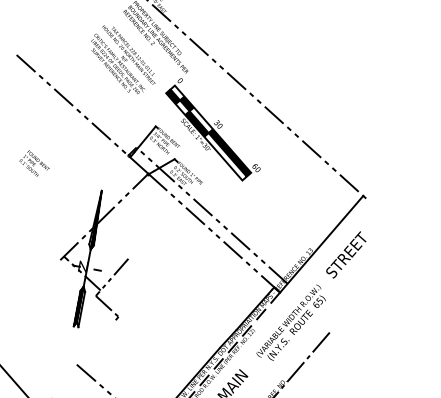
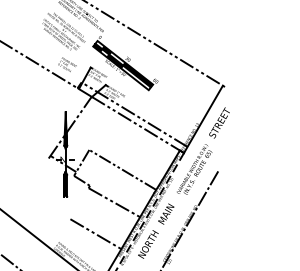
text: (34, 163) -> (67, 64), moved
line: (175, 300) -> (122, 169), added
line: (152, 351) -> (114, 202), added

